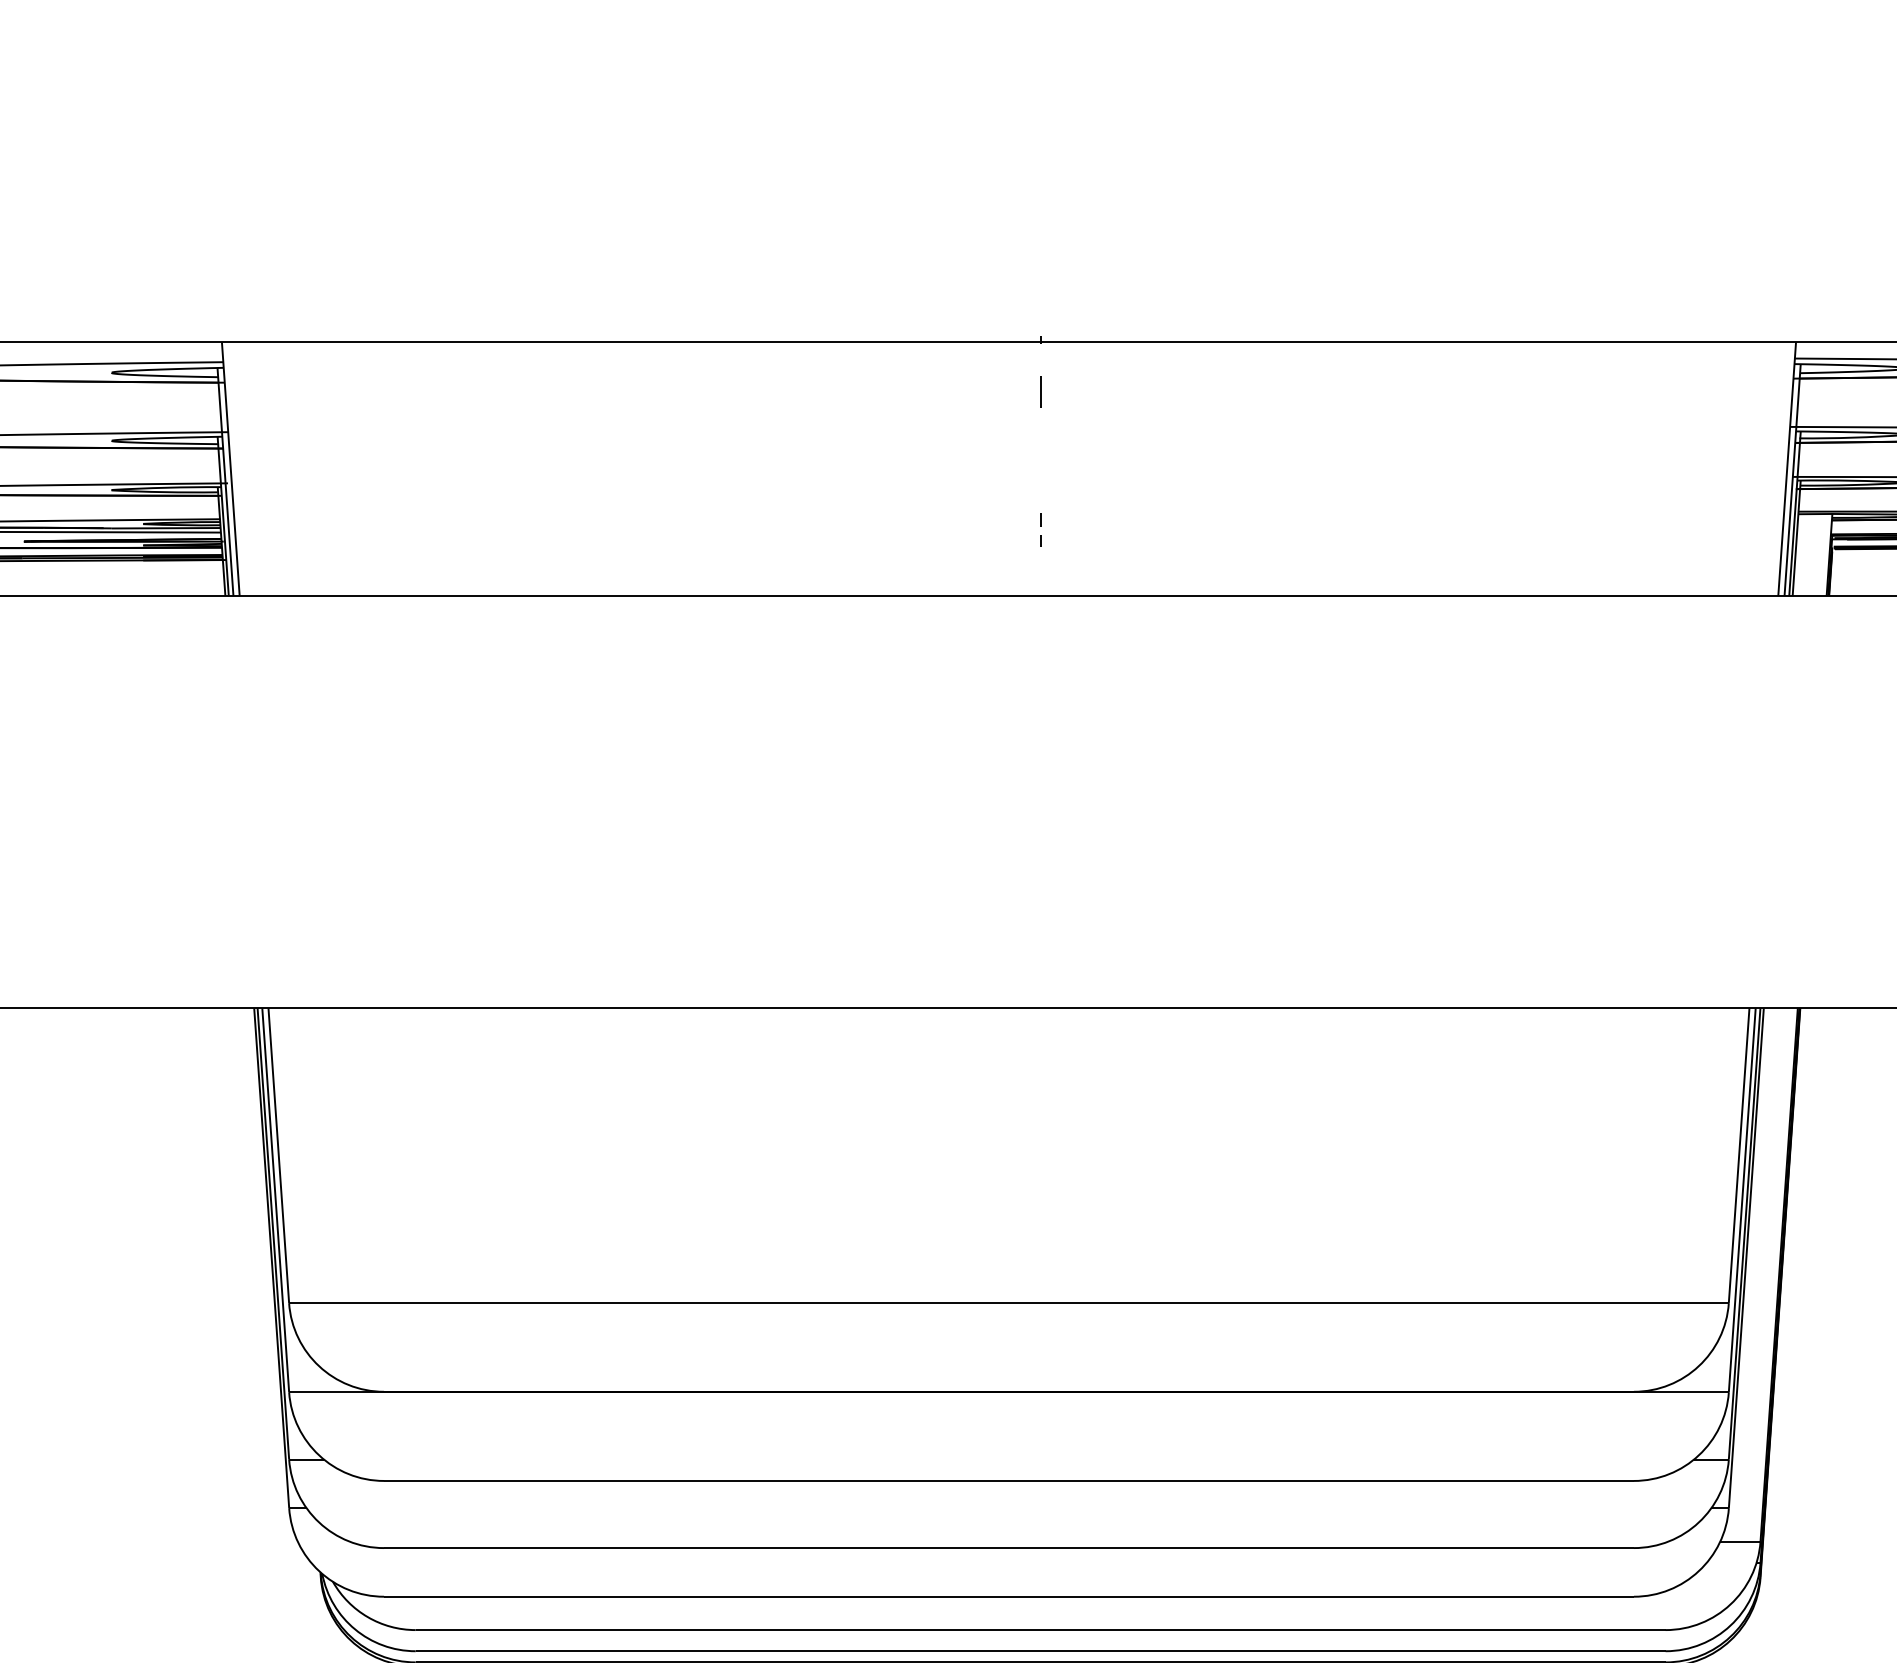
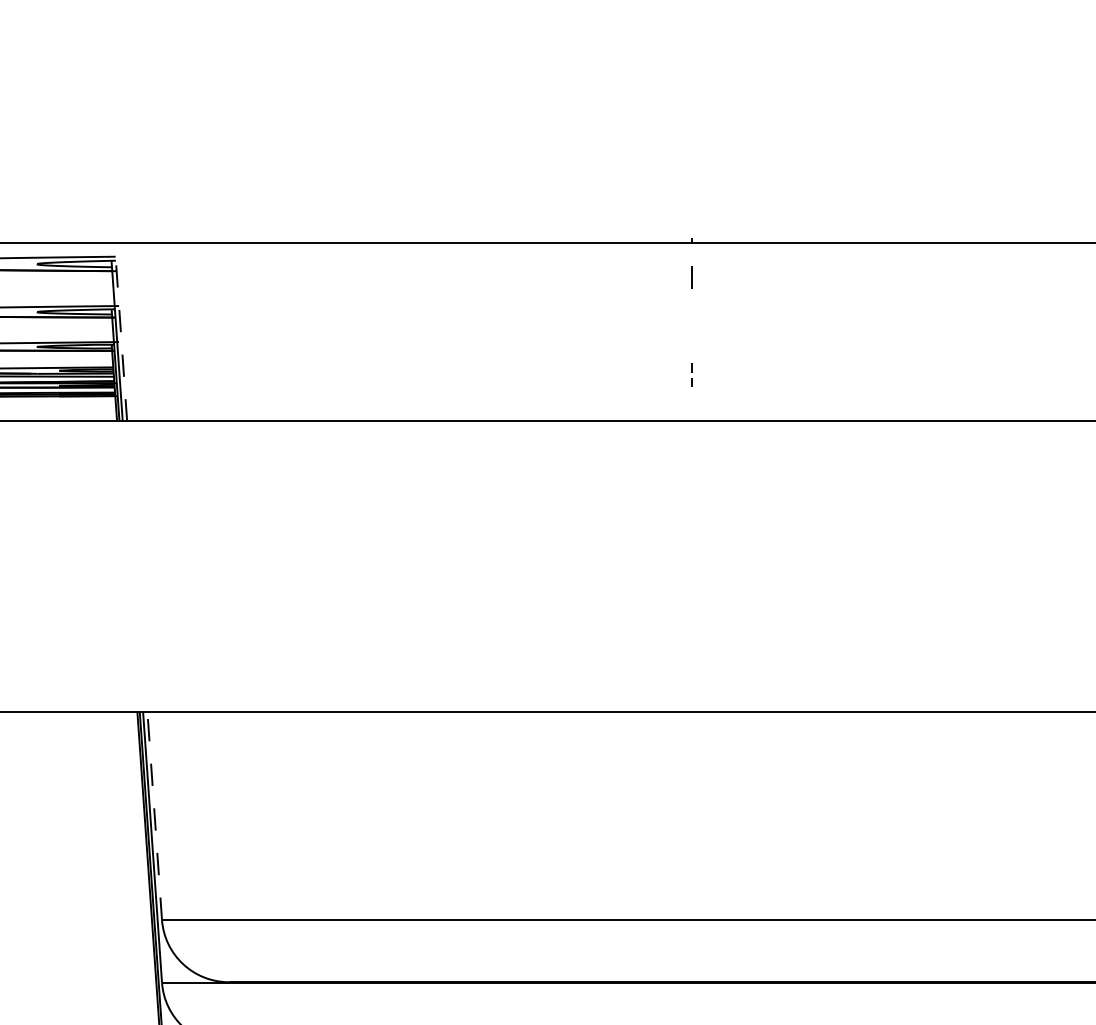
line: (230, 468) -> (120, 331), solid -> dashed
line: (278, 1155) -> (154, 815), solid -> dashed

